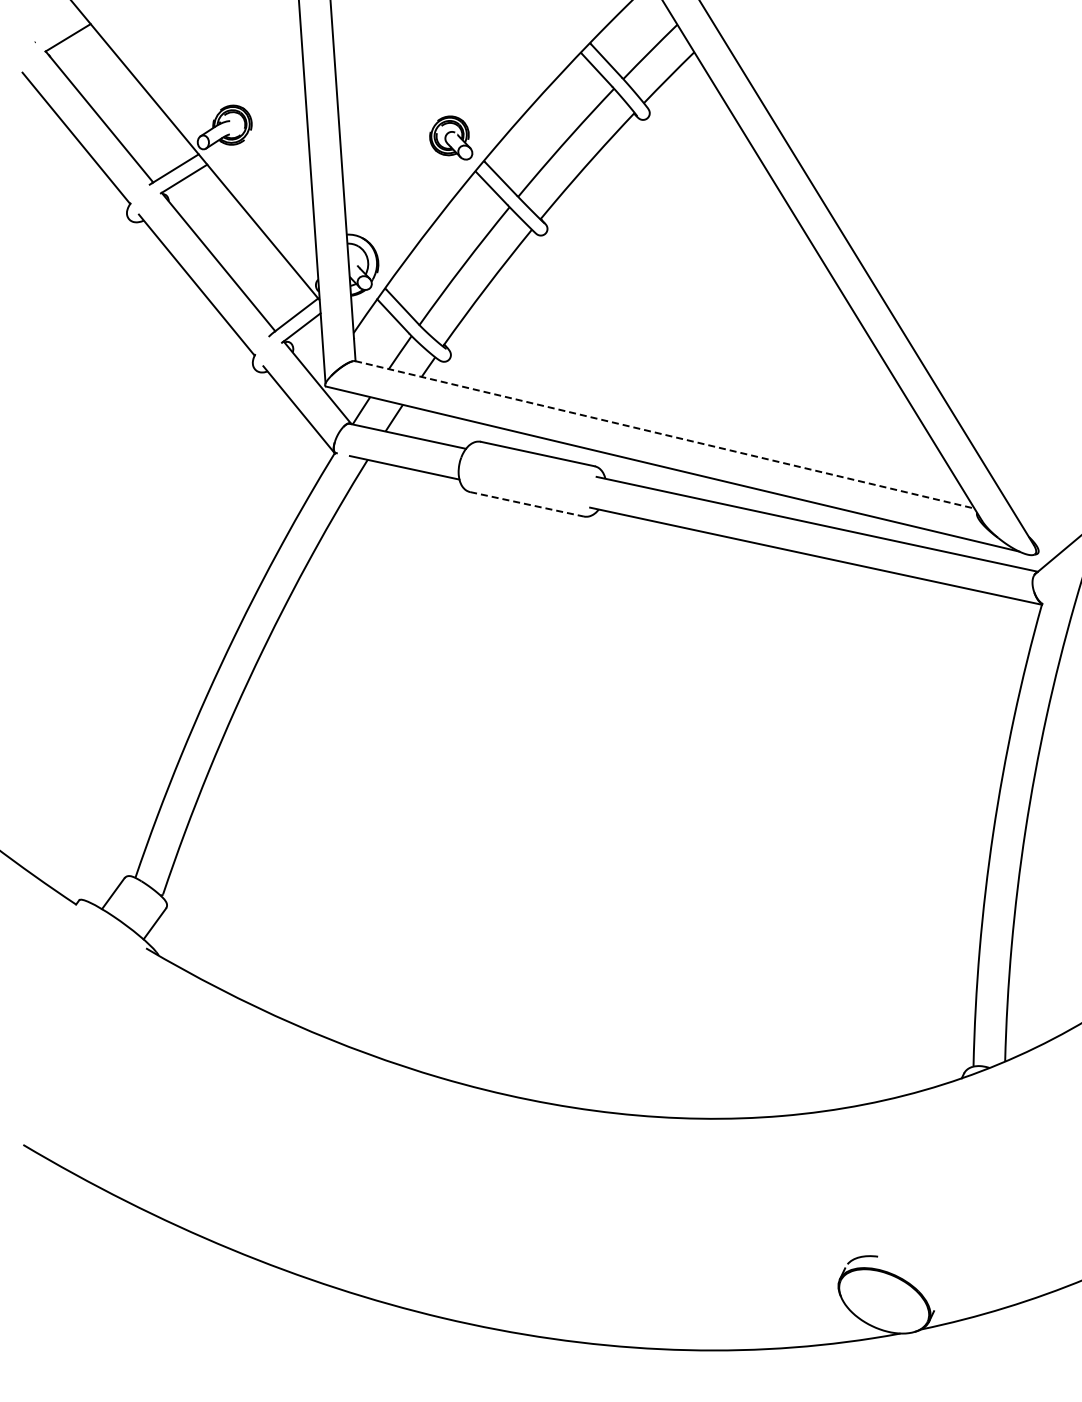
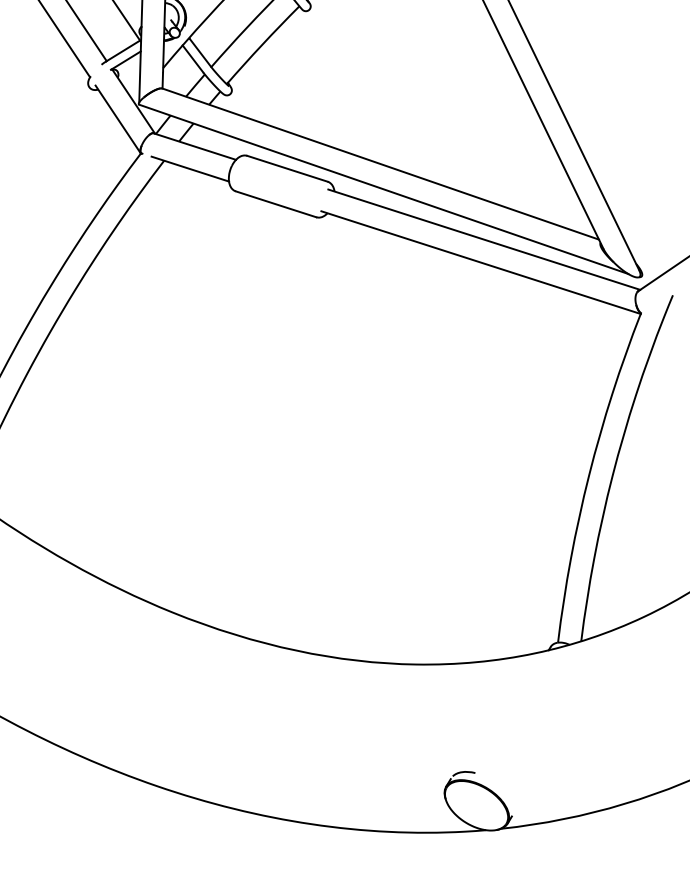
line: (665, 434) -> (381, 163), dashed -> solid
line: (527, 504) -> (276, 204), dashed -> solid

